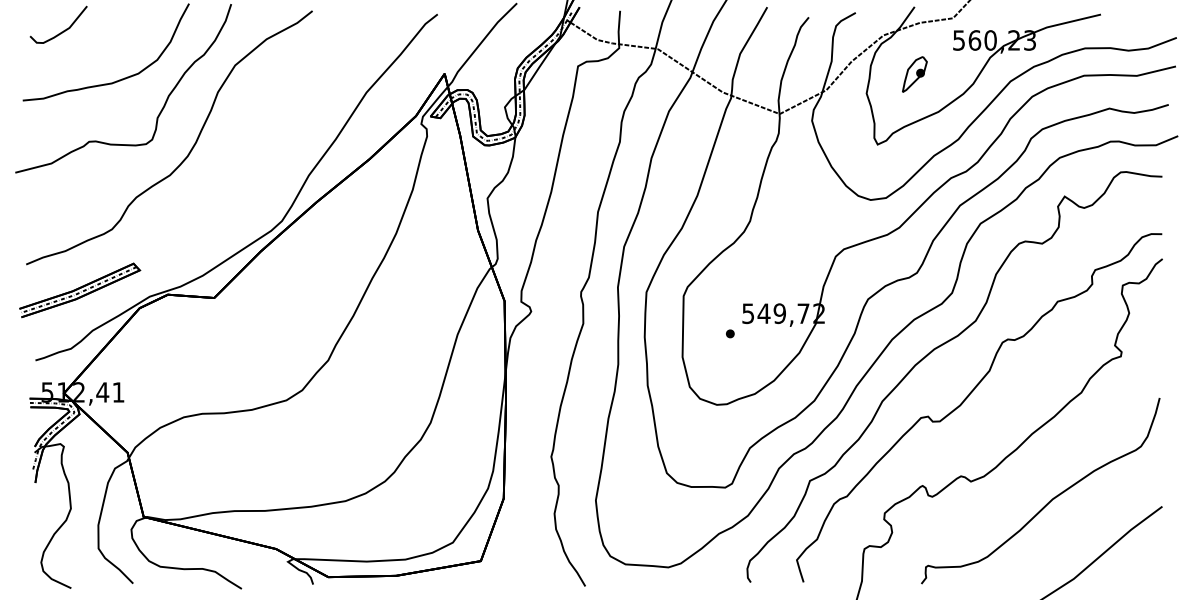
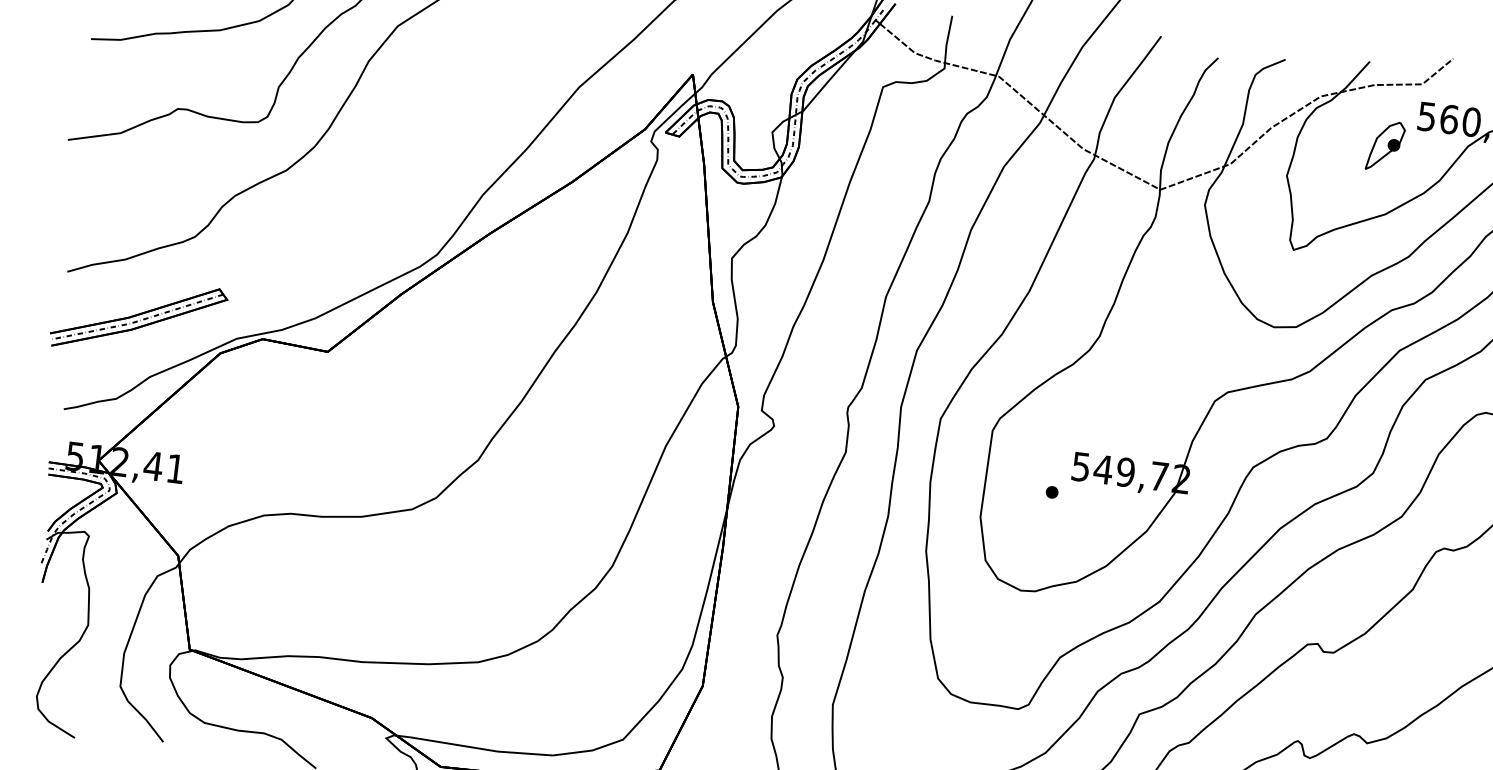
part: (914, 74) -> (1385, 146), moved

